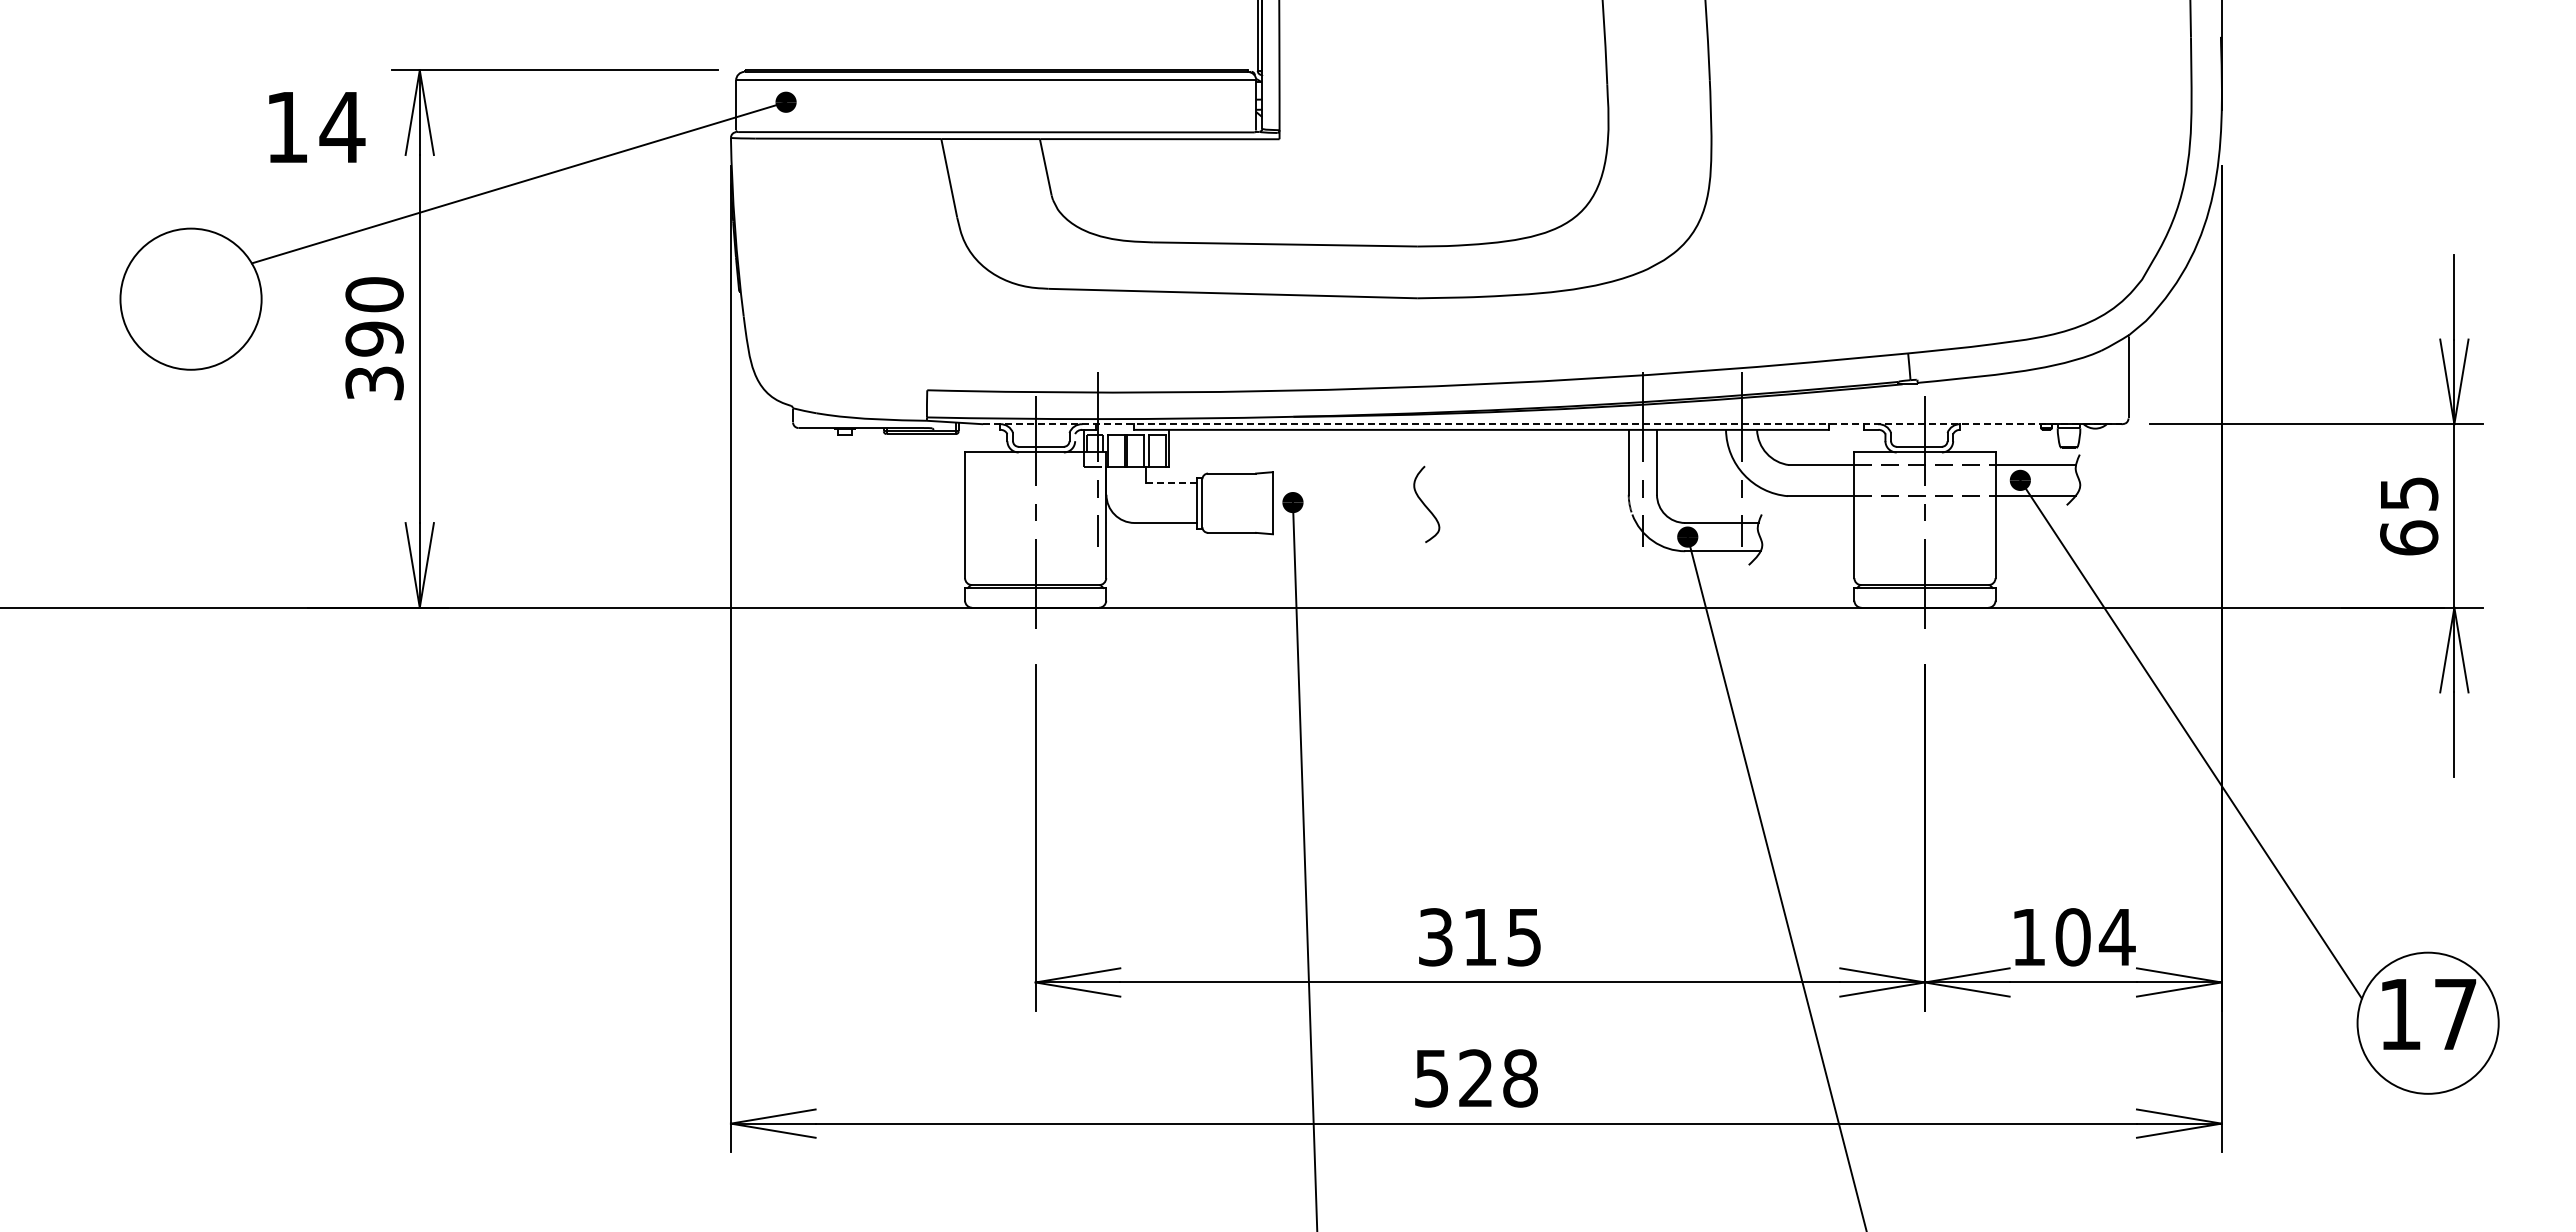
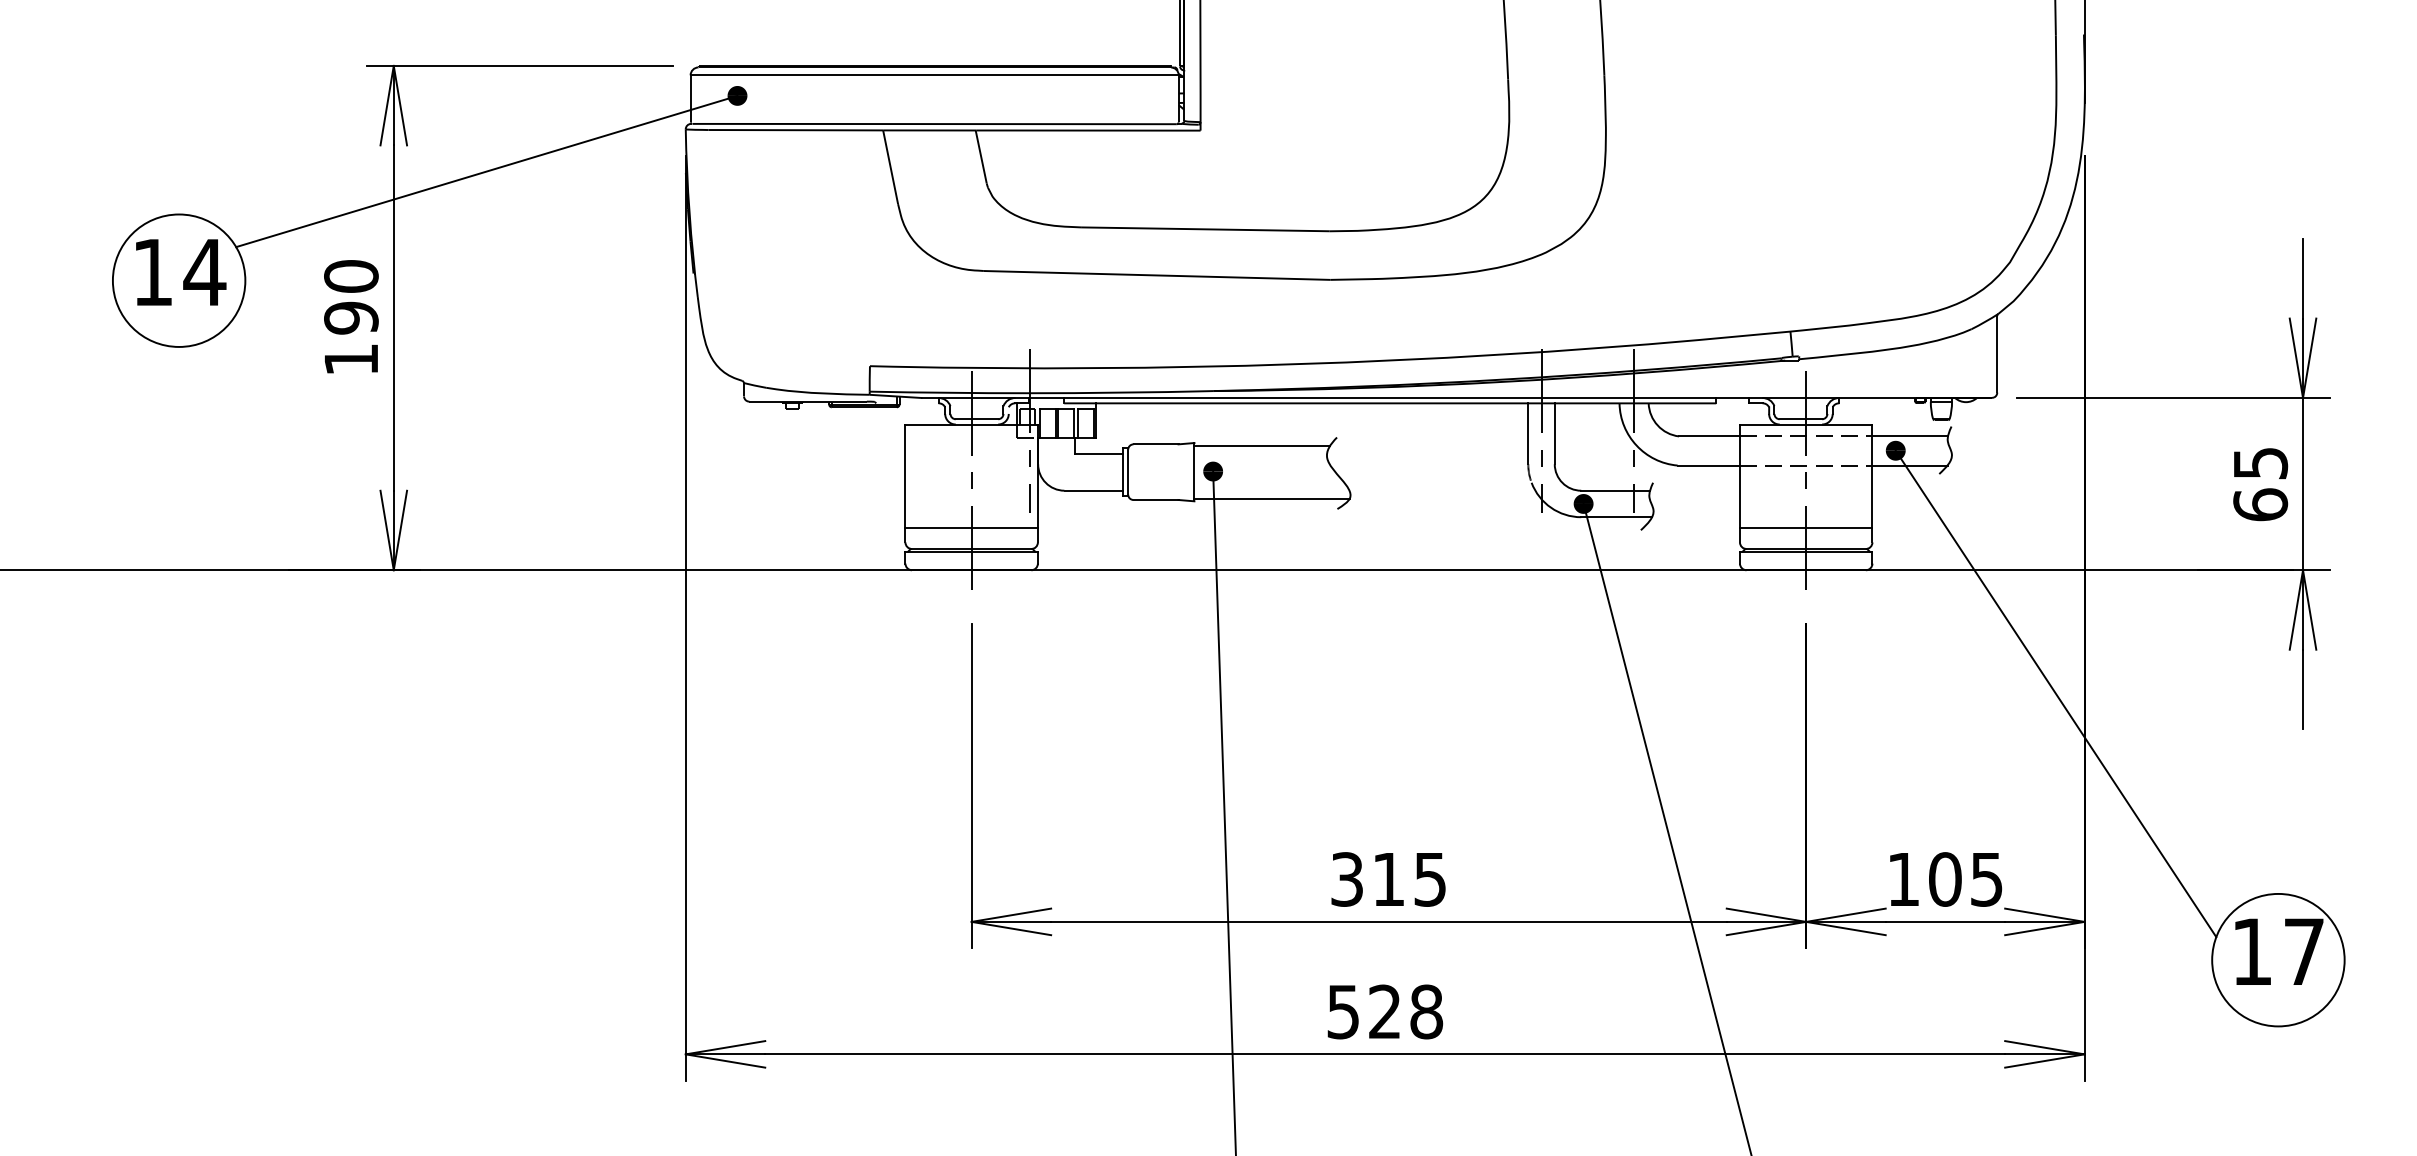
text: (317, 127) -> (181, 272), moved
text: (374, 383) -> (351, 359), 390 -> 190
line: (1552, 424) -> (1456, 398), dashed -> solid
line: (1345, 475) -> (1262, 446), added
line: (1171, 483) -> (1099, 453), dashed -> solid
line: (1355, 531) -> (1271, 498), added
line: (1035, 562) -> (971, 527), added
line: (1924, 562) -> (1805, 527), added
text: (2116, 937) -> (1985, 879), 104 -> 105

